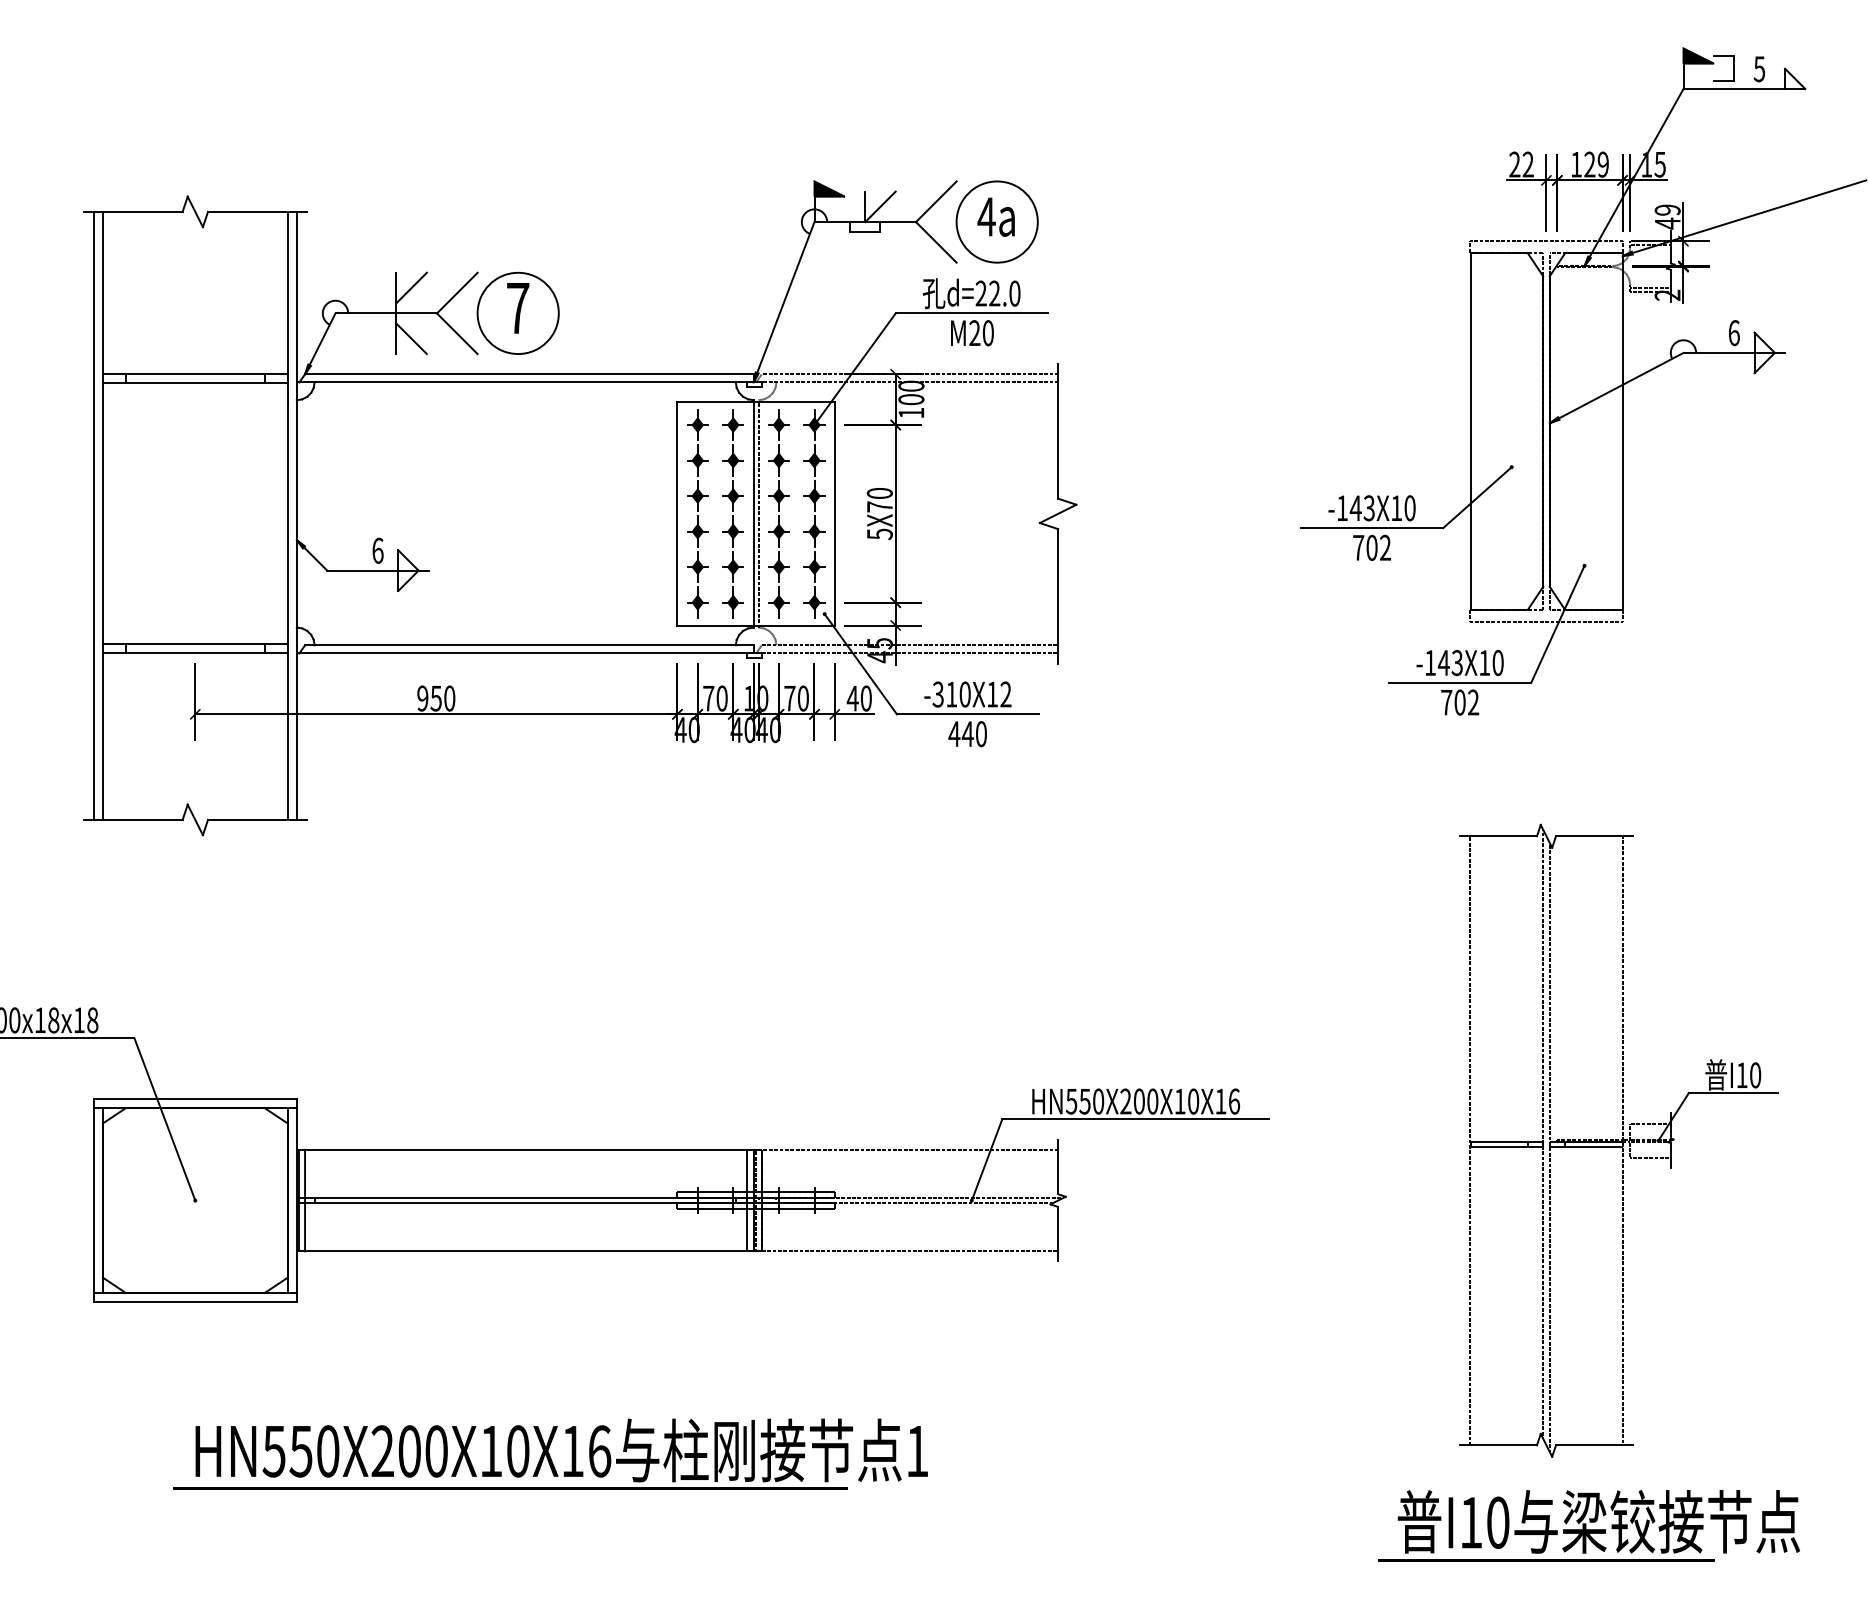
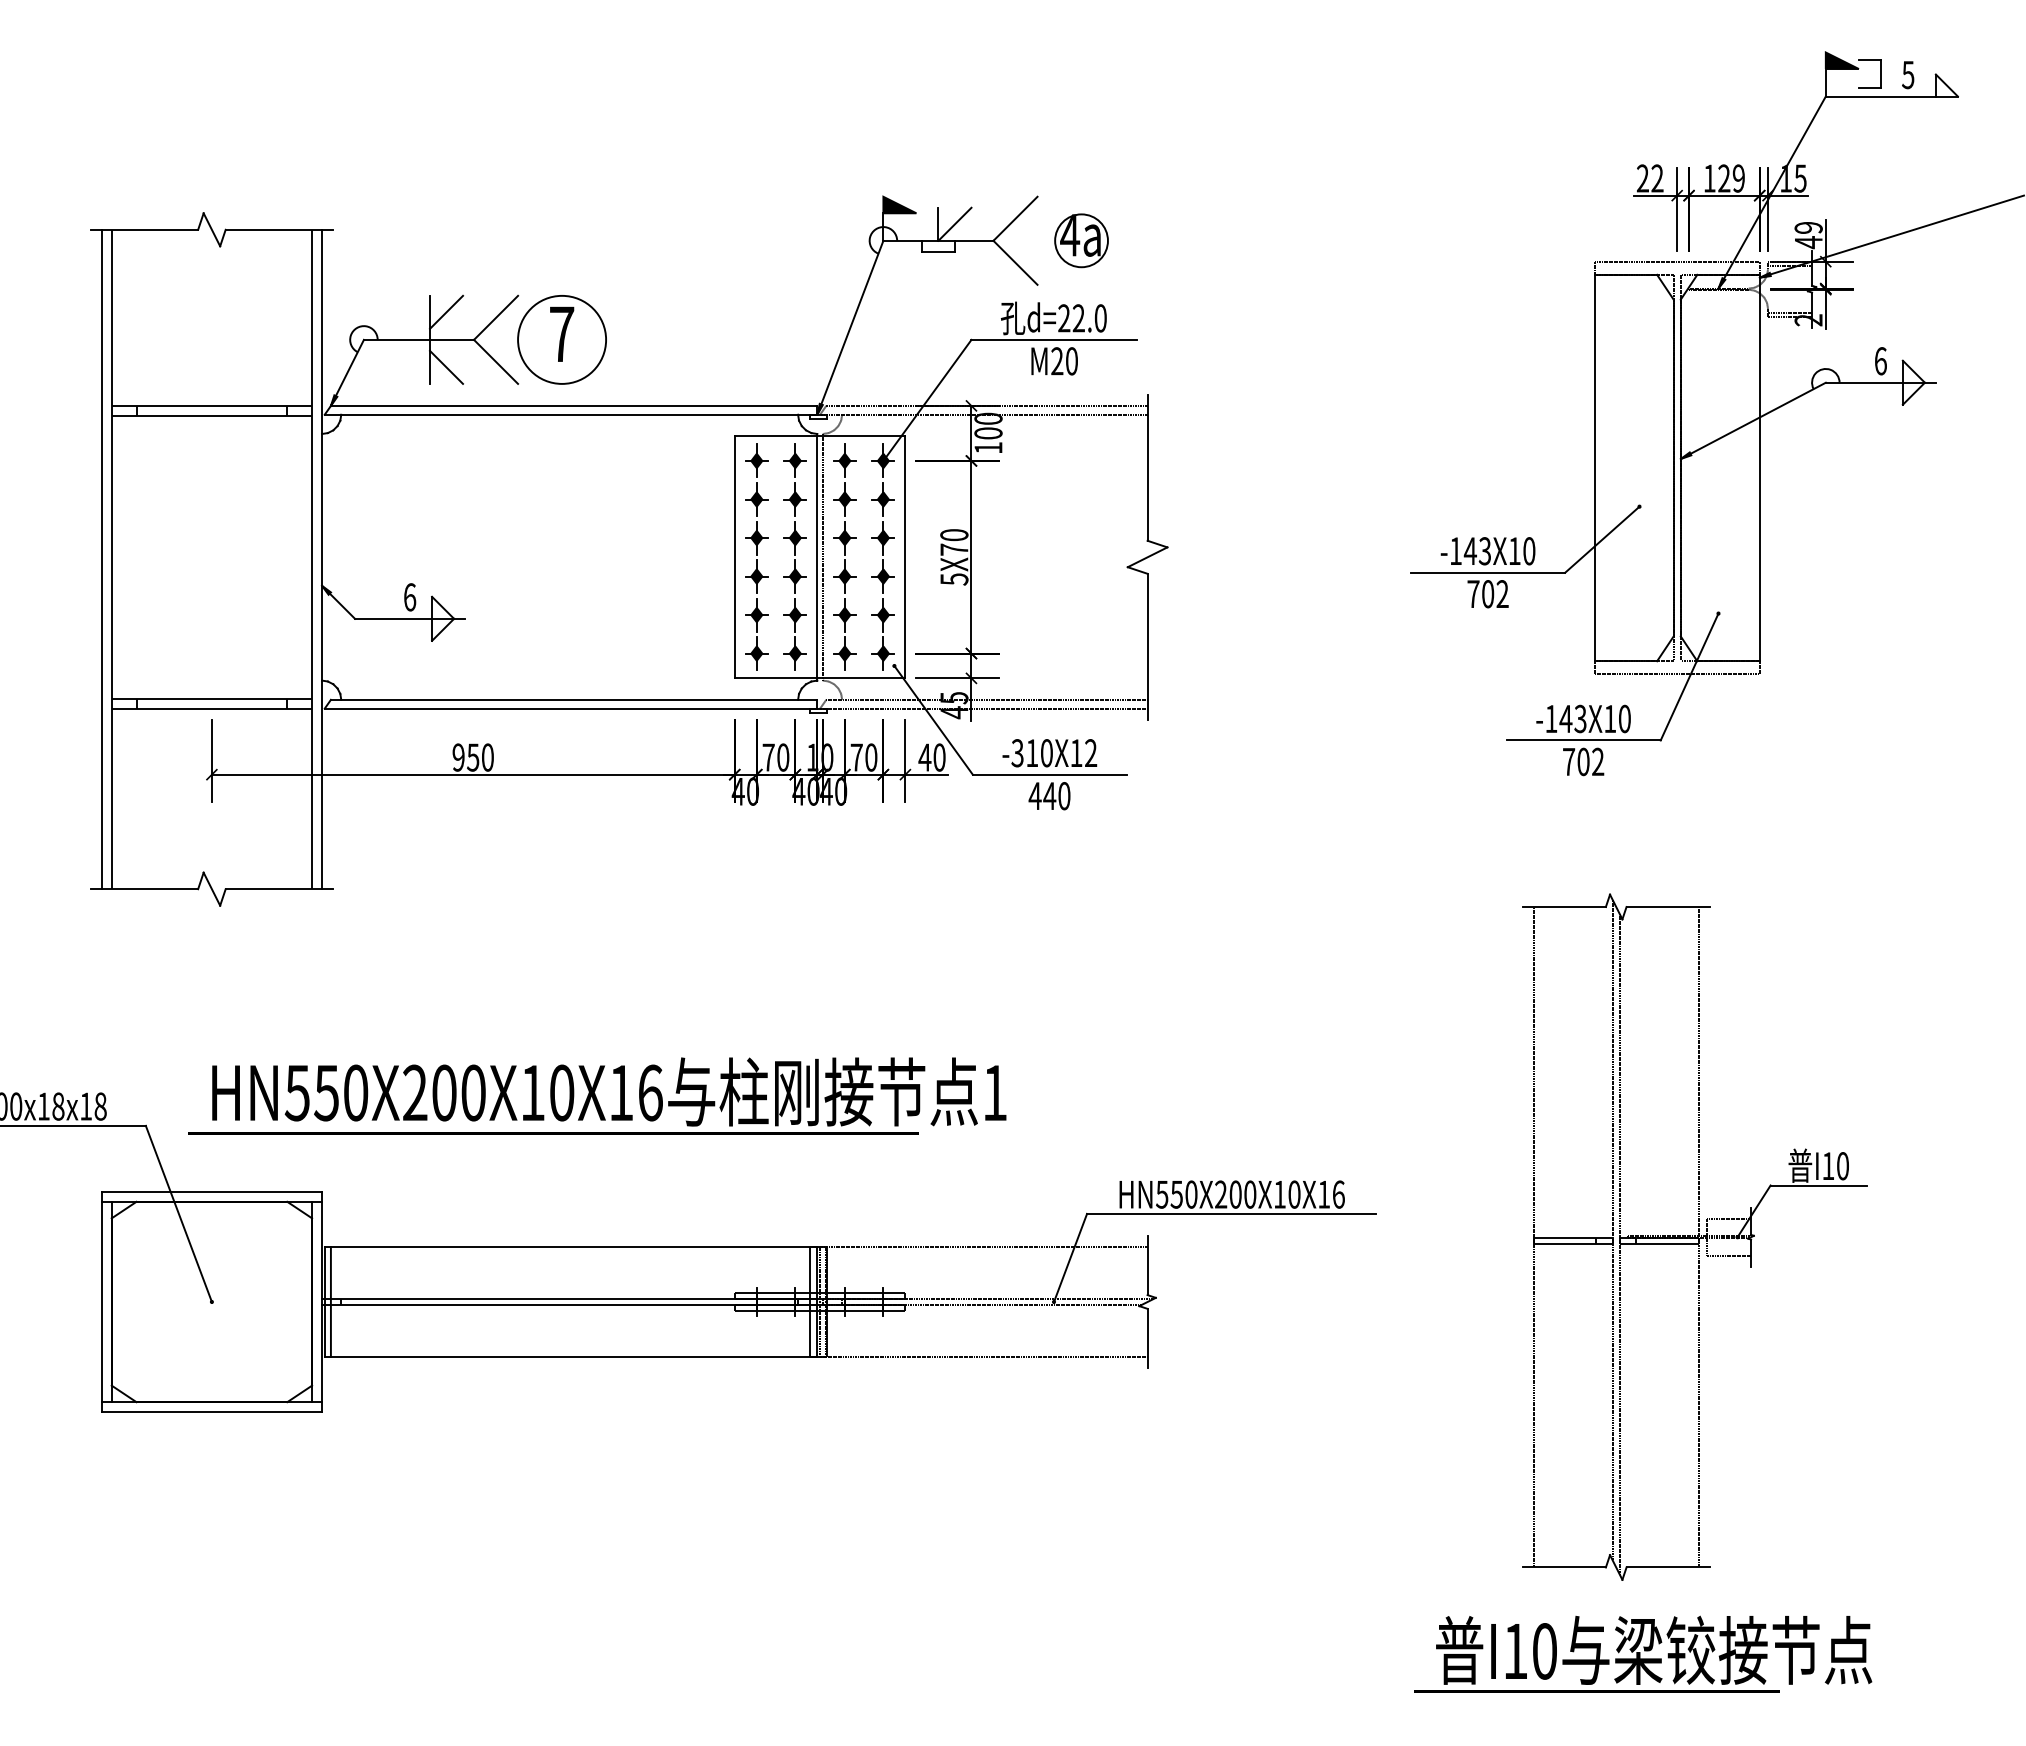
circle: (997, 221) -> (1081, 240), size x0.6
part: (1618, 1140) -> (1694, 1236), moved
text: (550, 1453) -> (597, 1095), moved
text: (1589, 1524) -> (1643, 1653), moved

